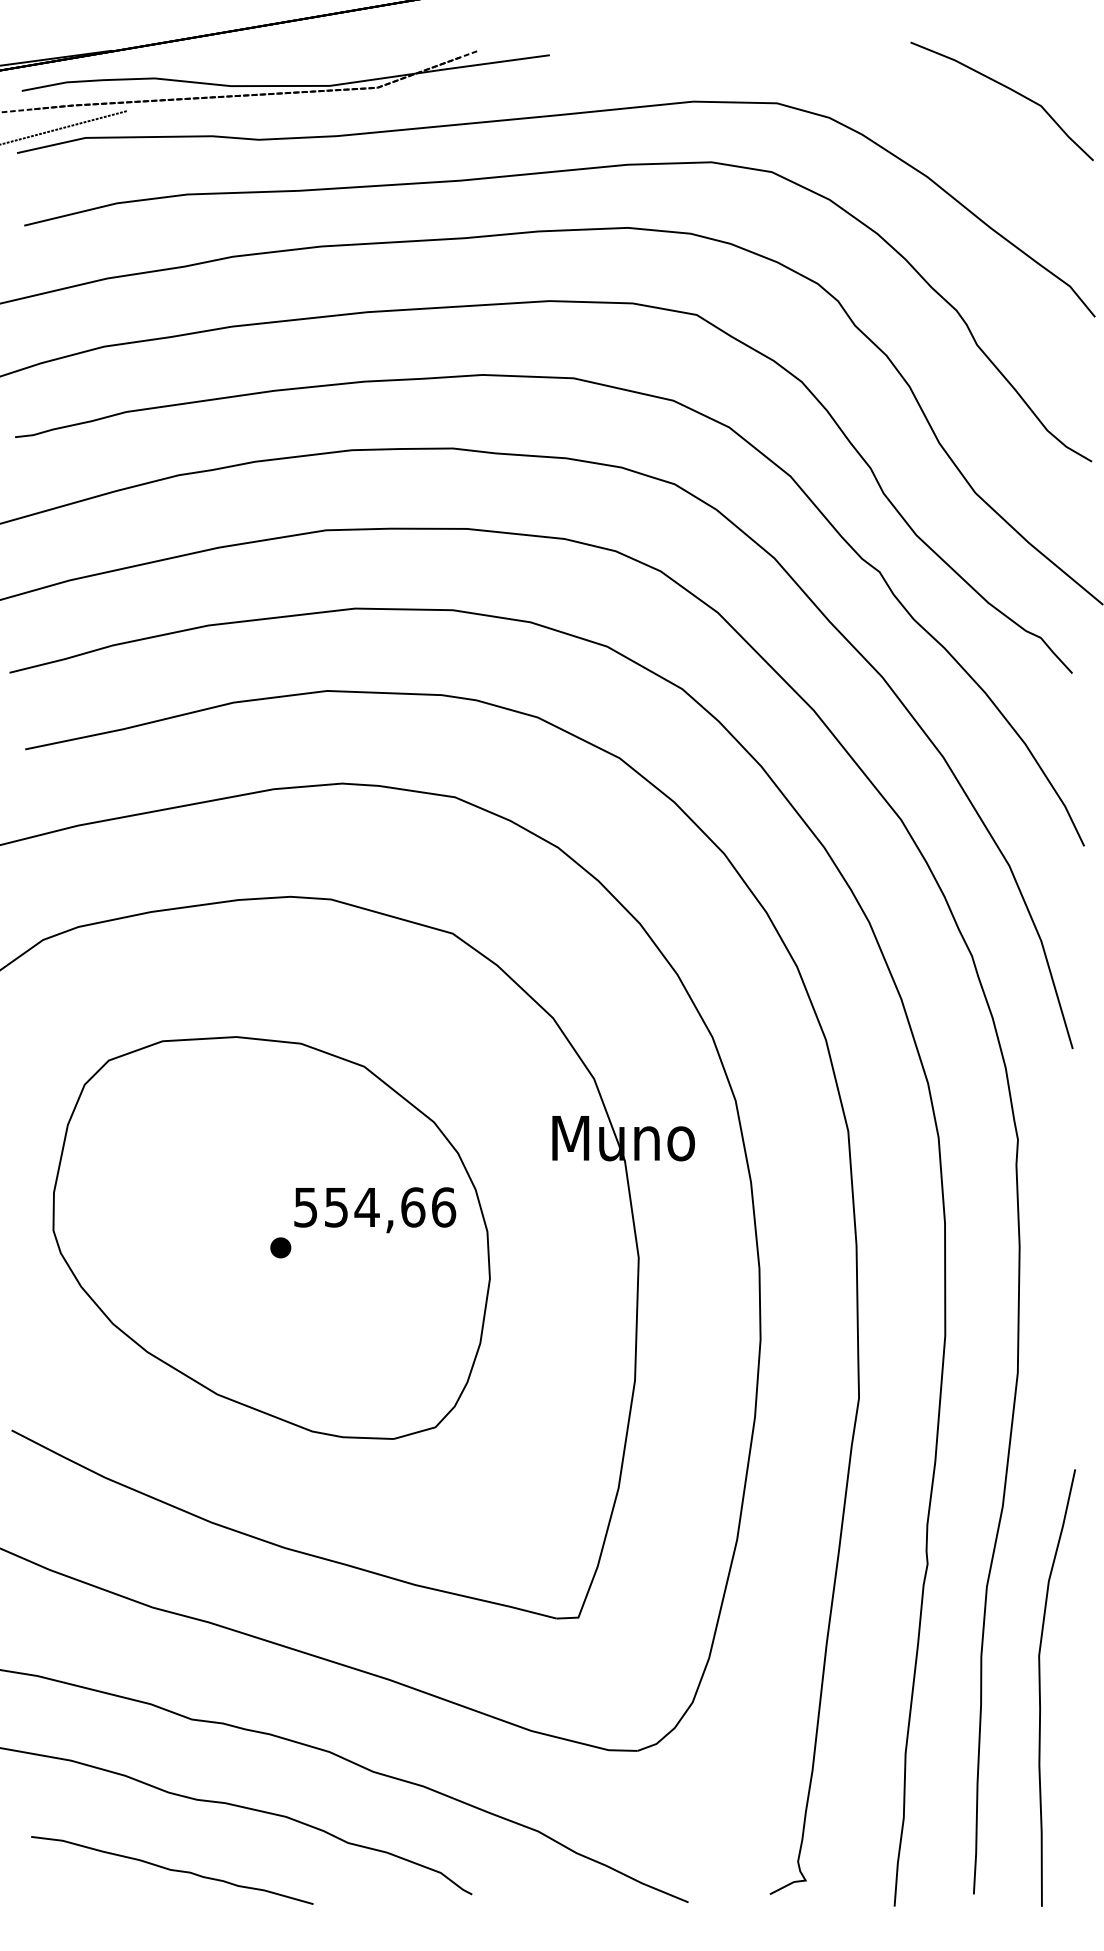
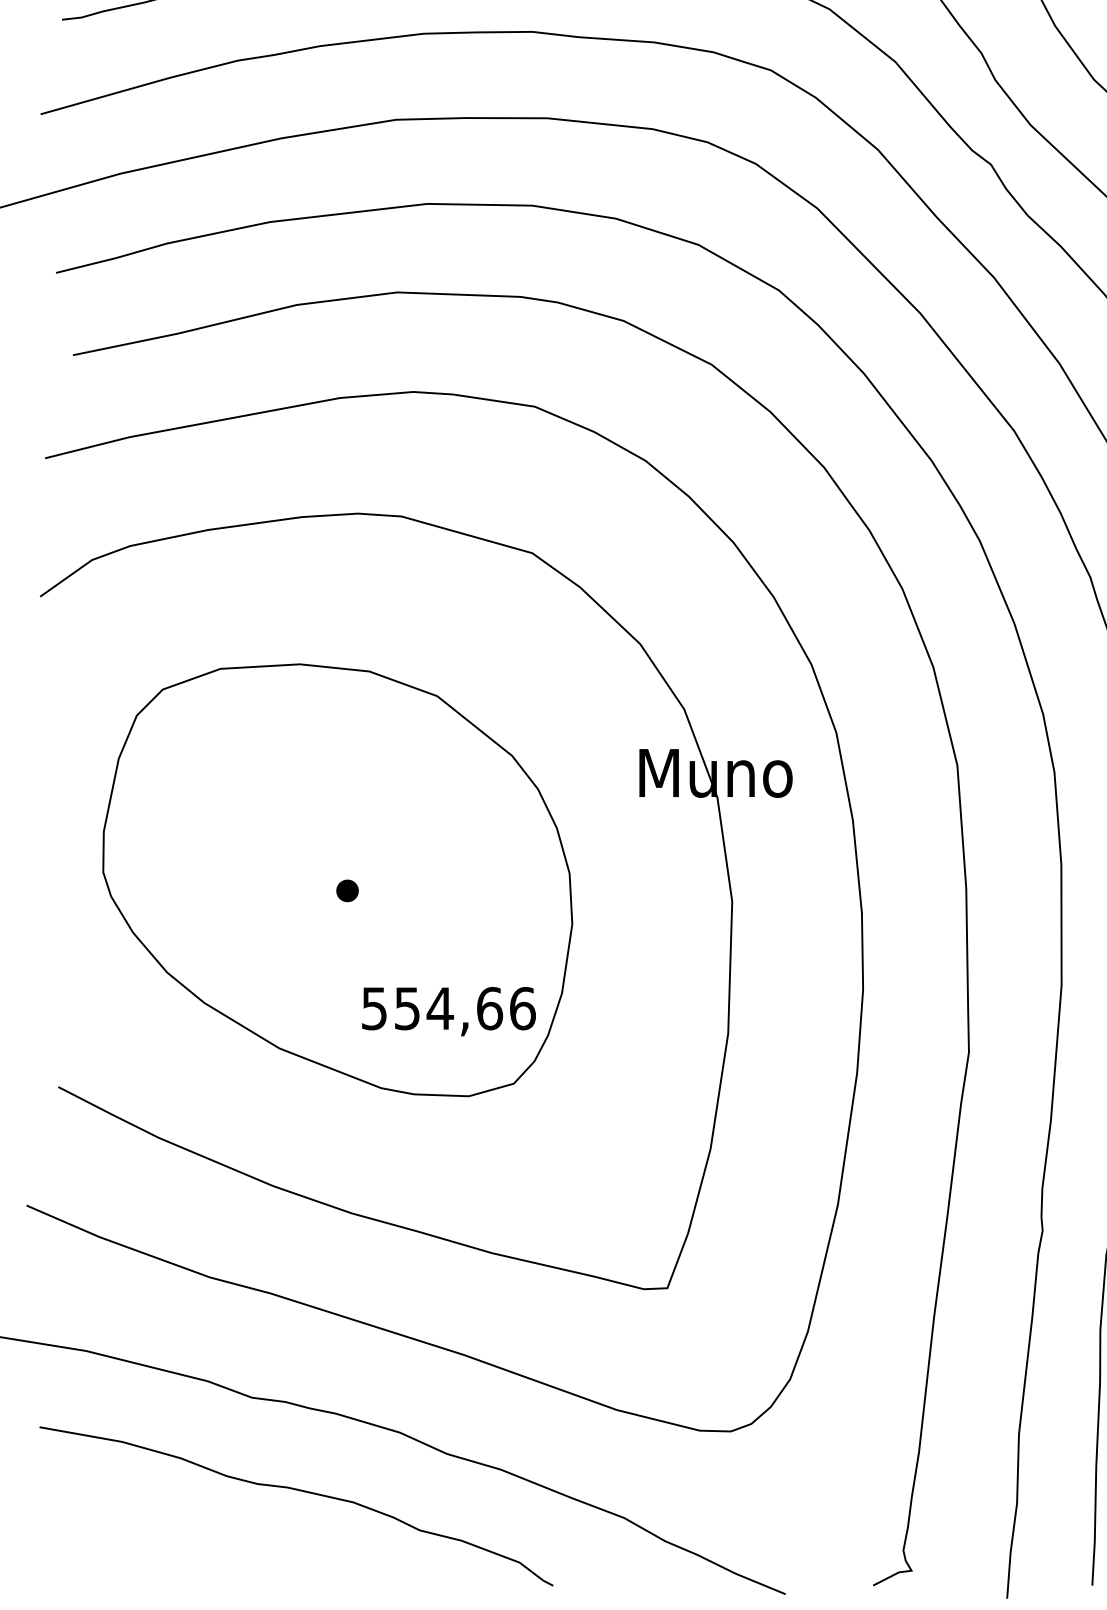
text: (375, 1210) -> (449, 1011), moved
curve: (172, 1870) -> (231, 1559), removed

